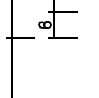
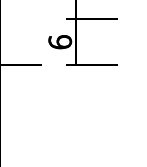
text: (44, 24) -> (59, 41), 8 -> 6

